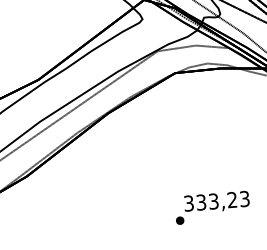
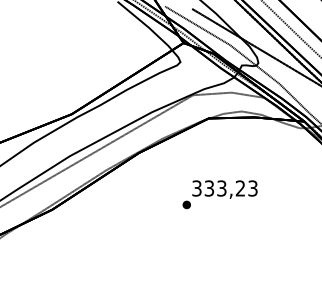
text: (211, 207) -> (219, 194), moved

